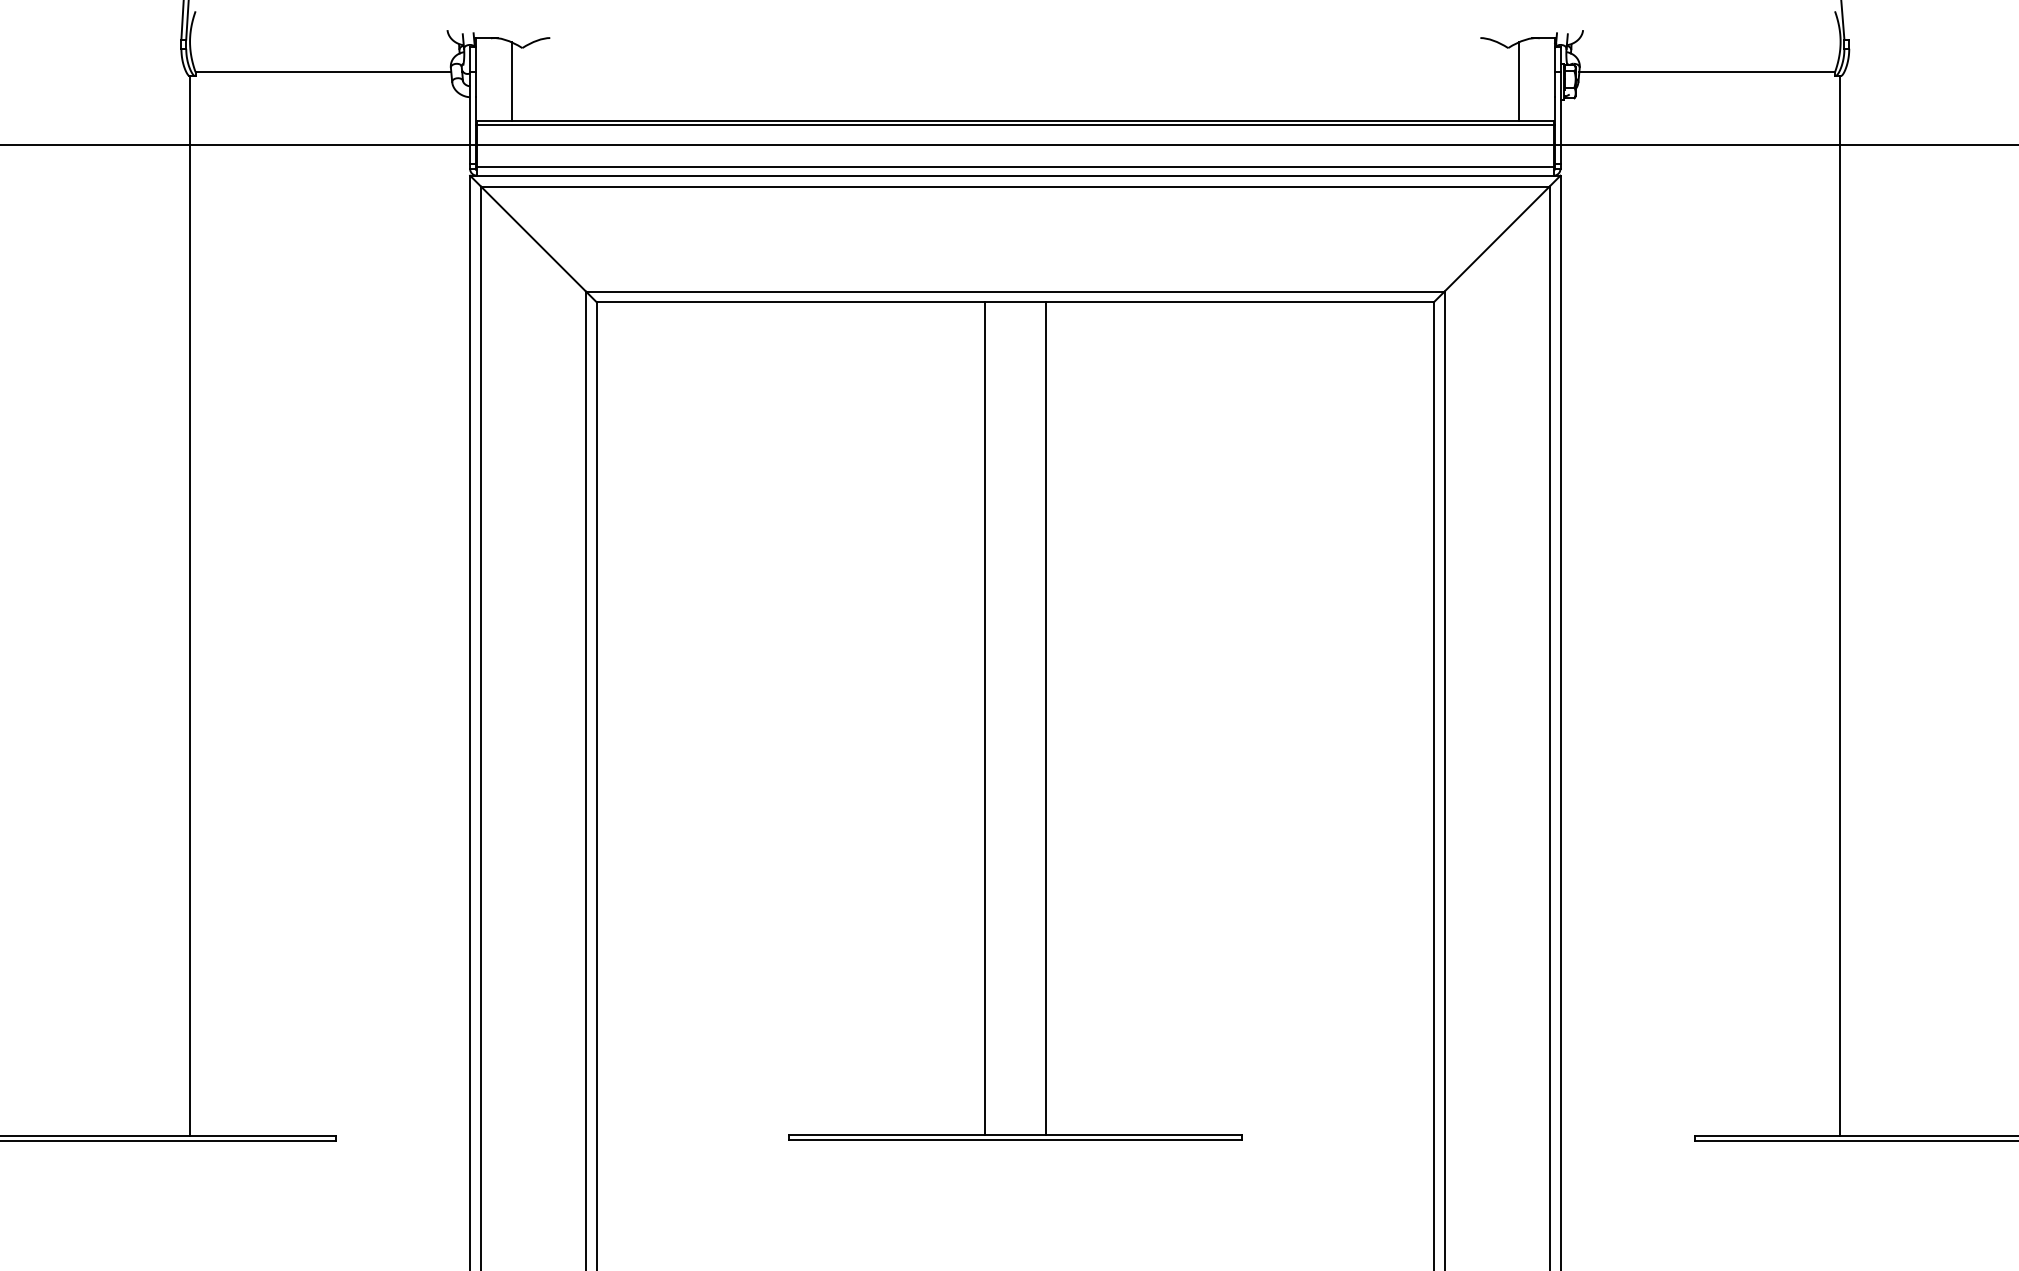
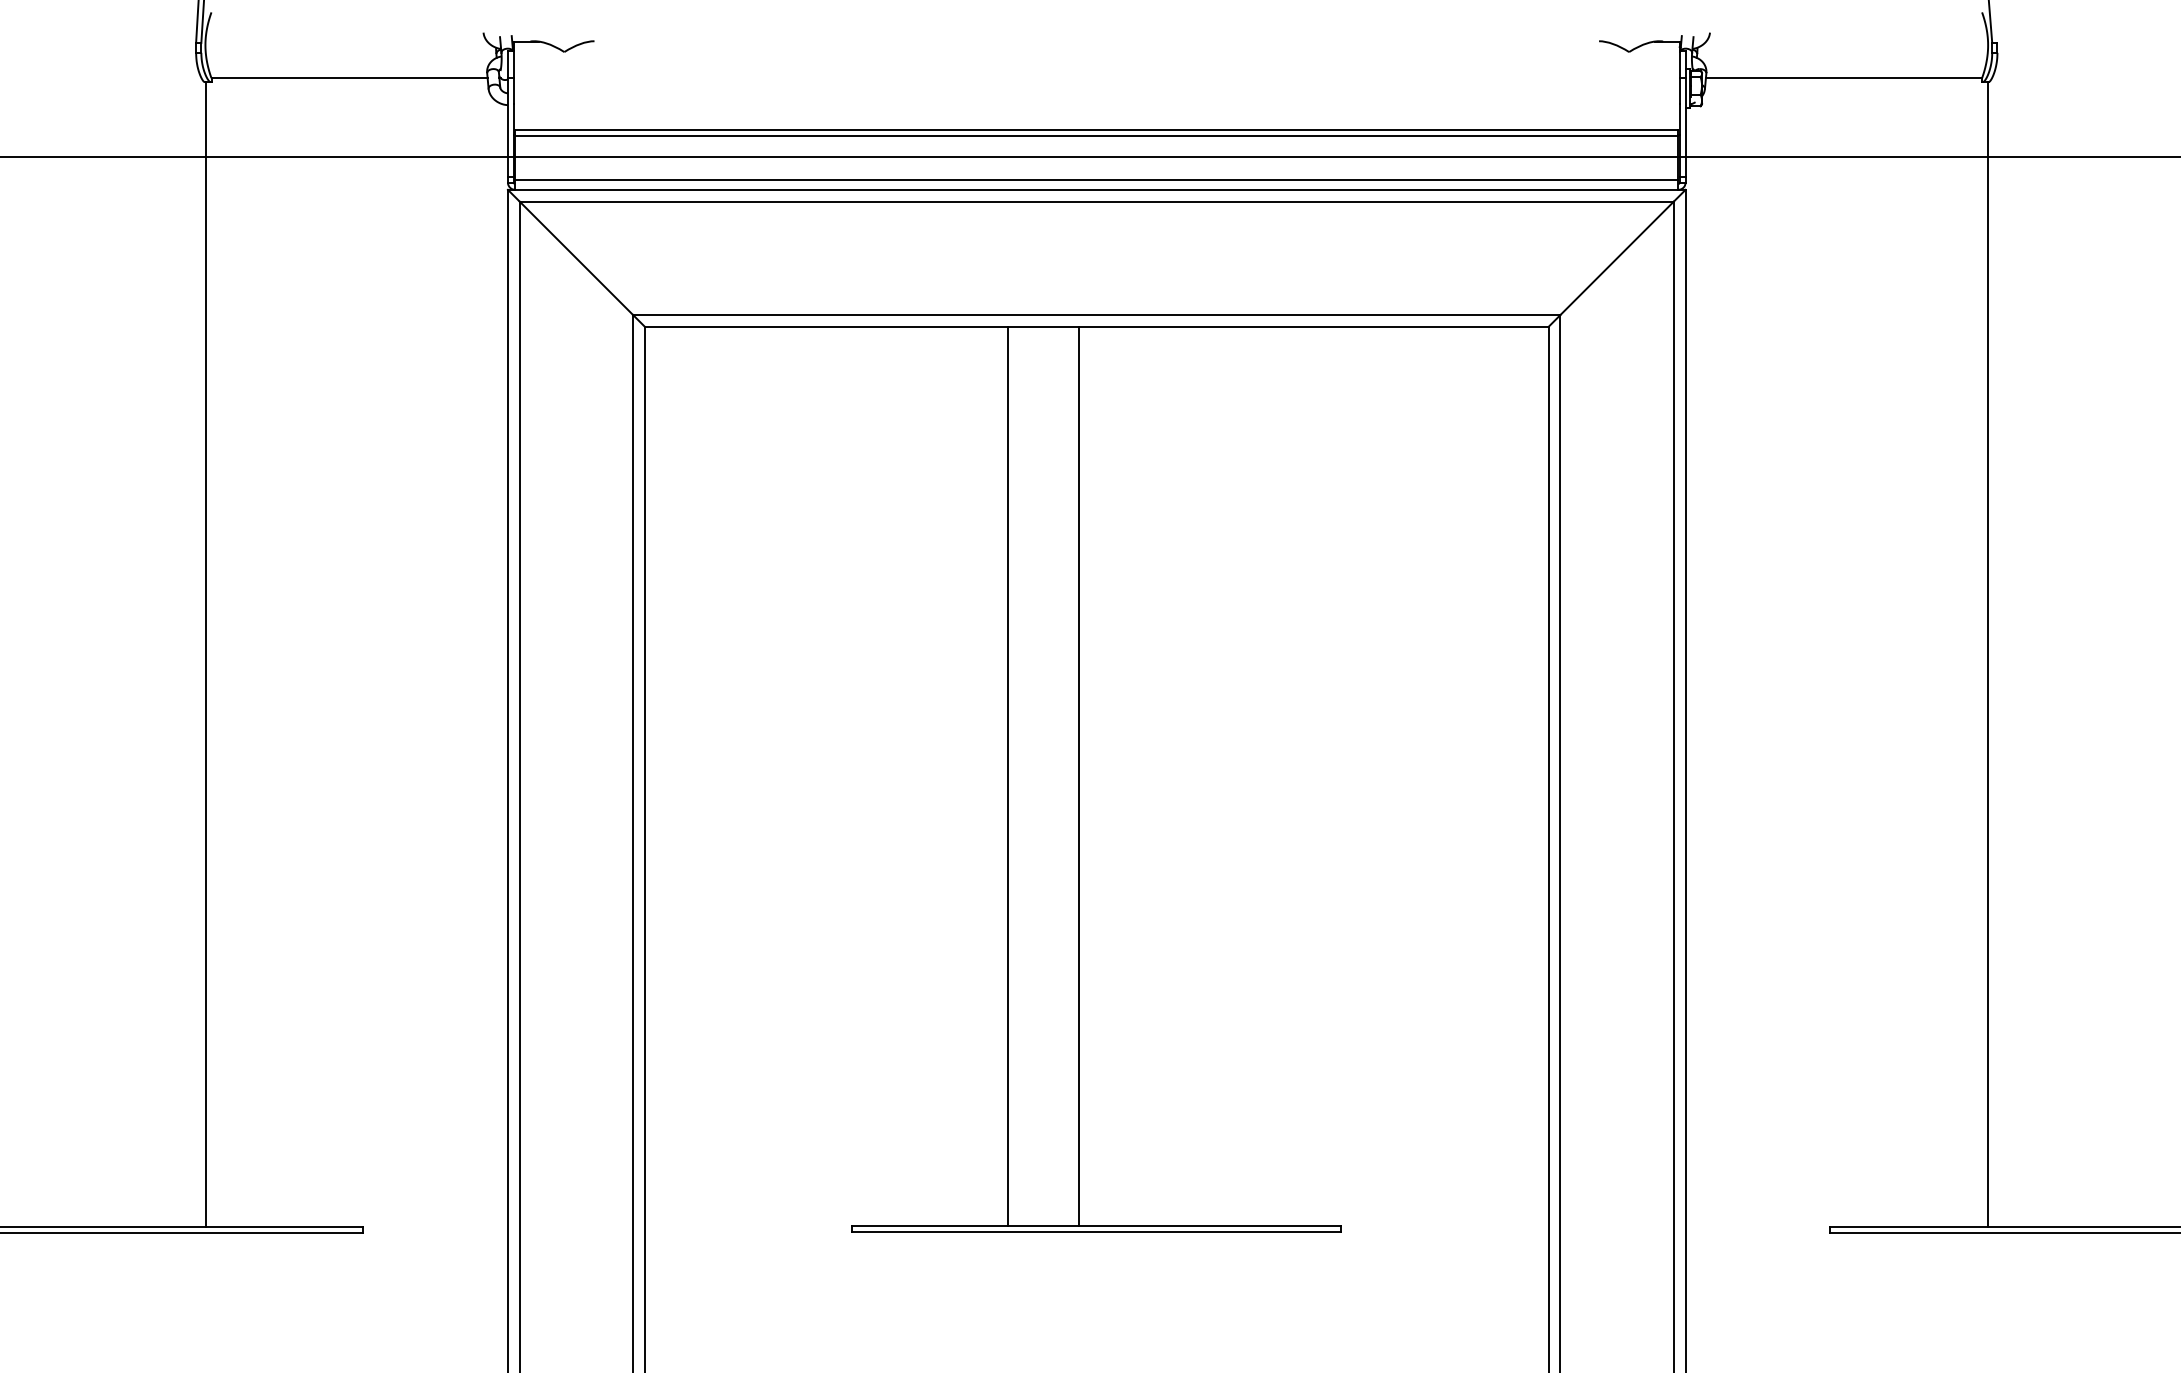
line: (511, 80) -> (552, 87), removed
line: (1518, 80) -> (1640, 87), removed
line: (984, 717) -> (1007, 775), moved
line: (1045, 717) -> (1078, 775), moved

